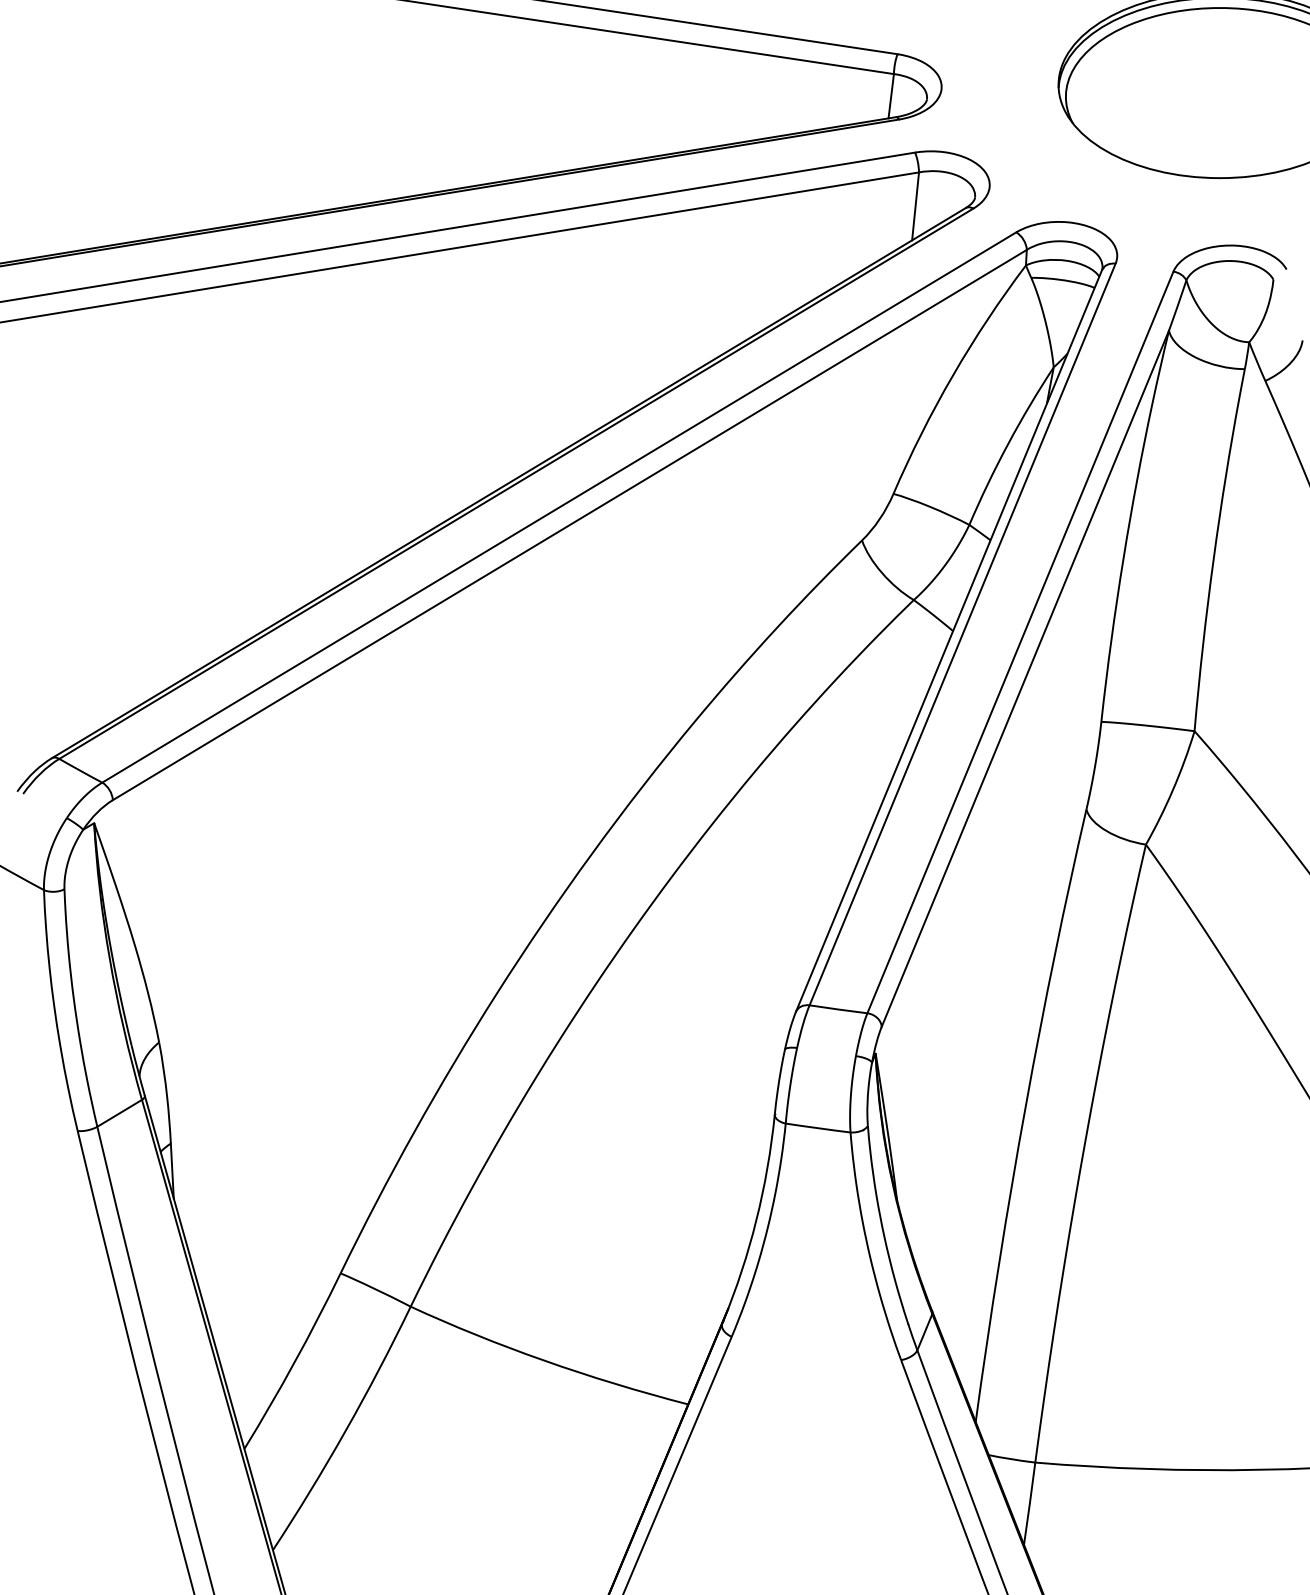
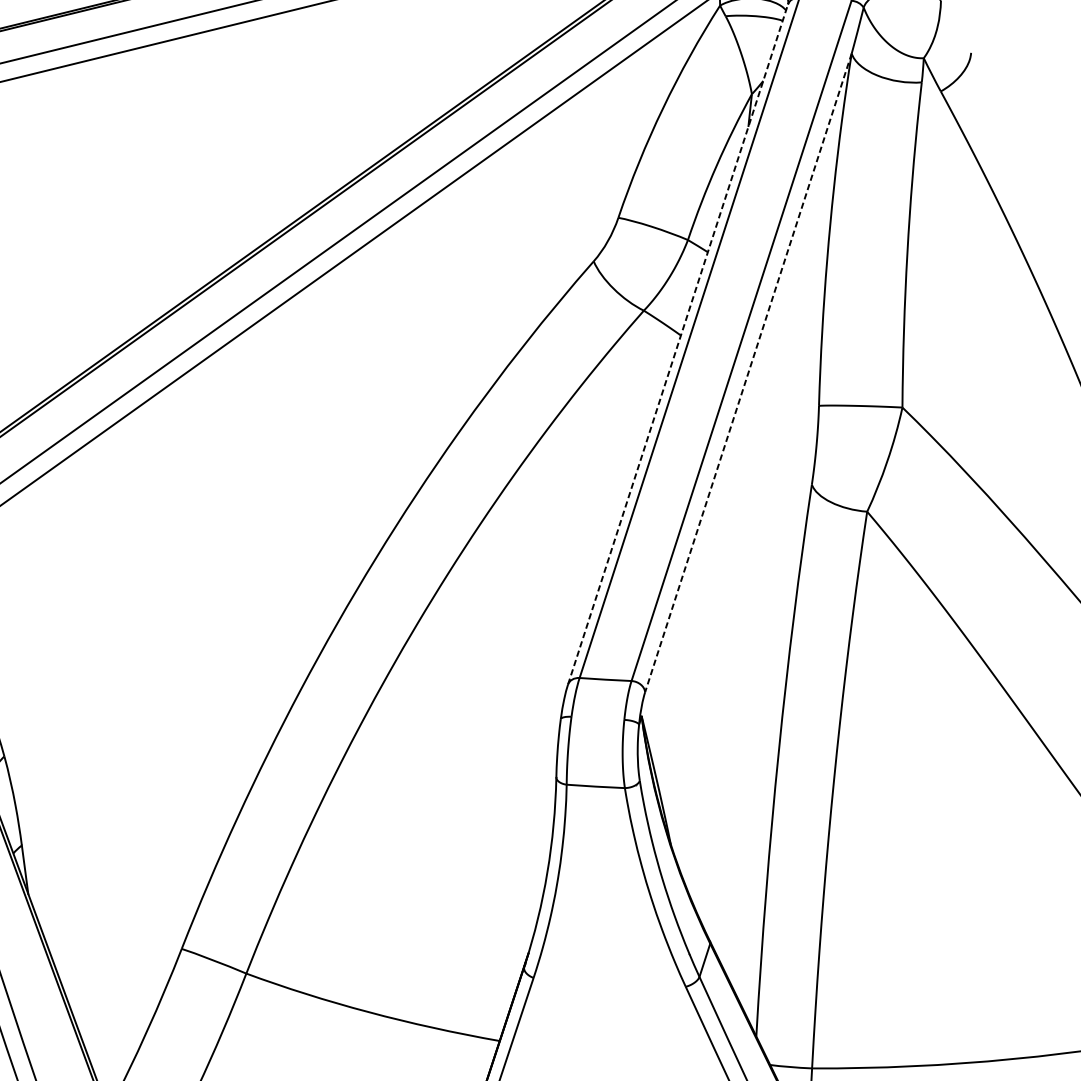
line: (949, 640) -> (678, 344), solid -> dashed
line: (1025, 678) -> (748, 372), solid -> dashed

